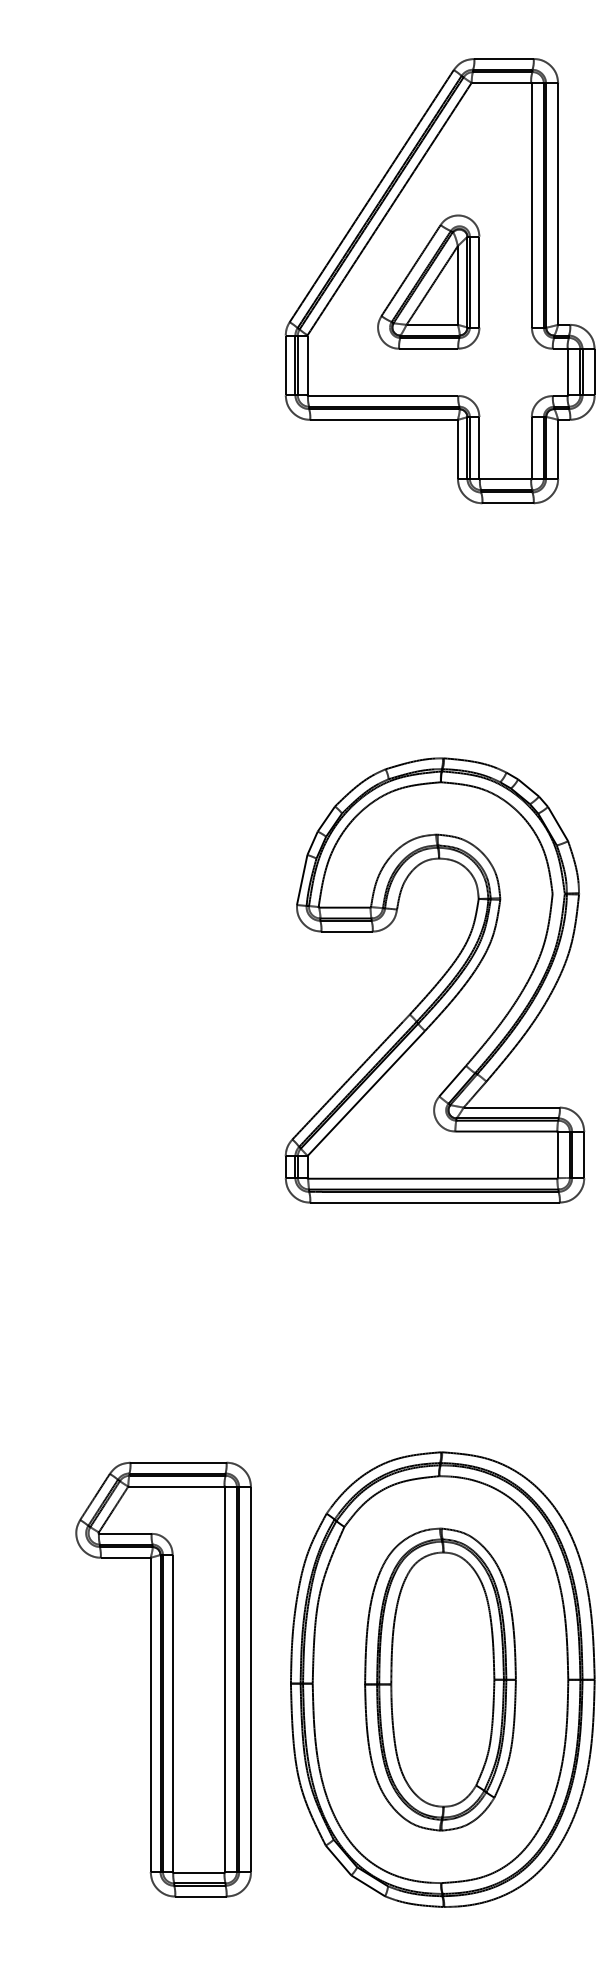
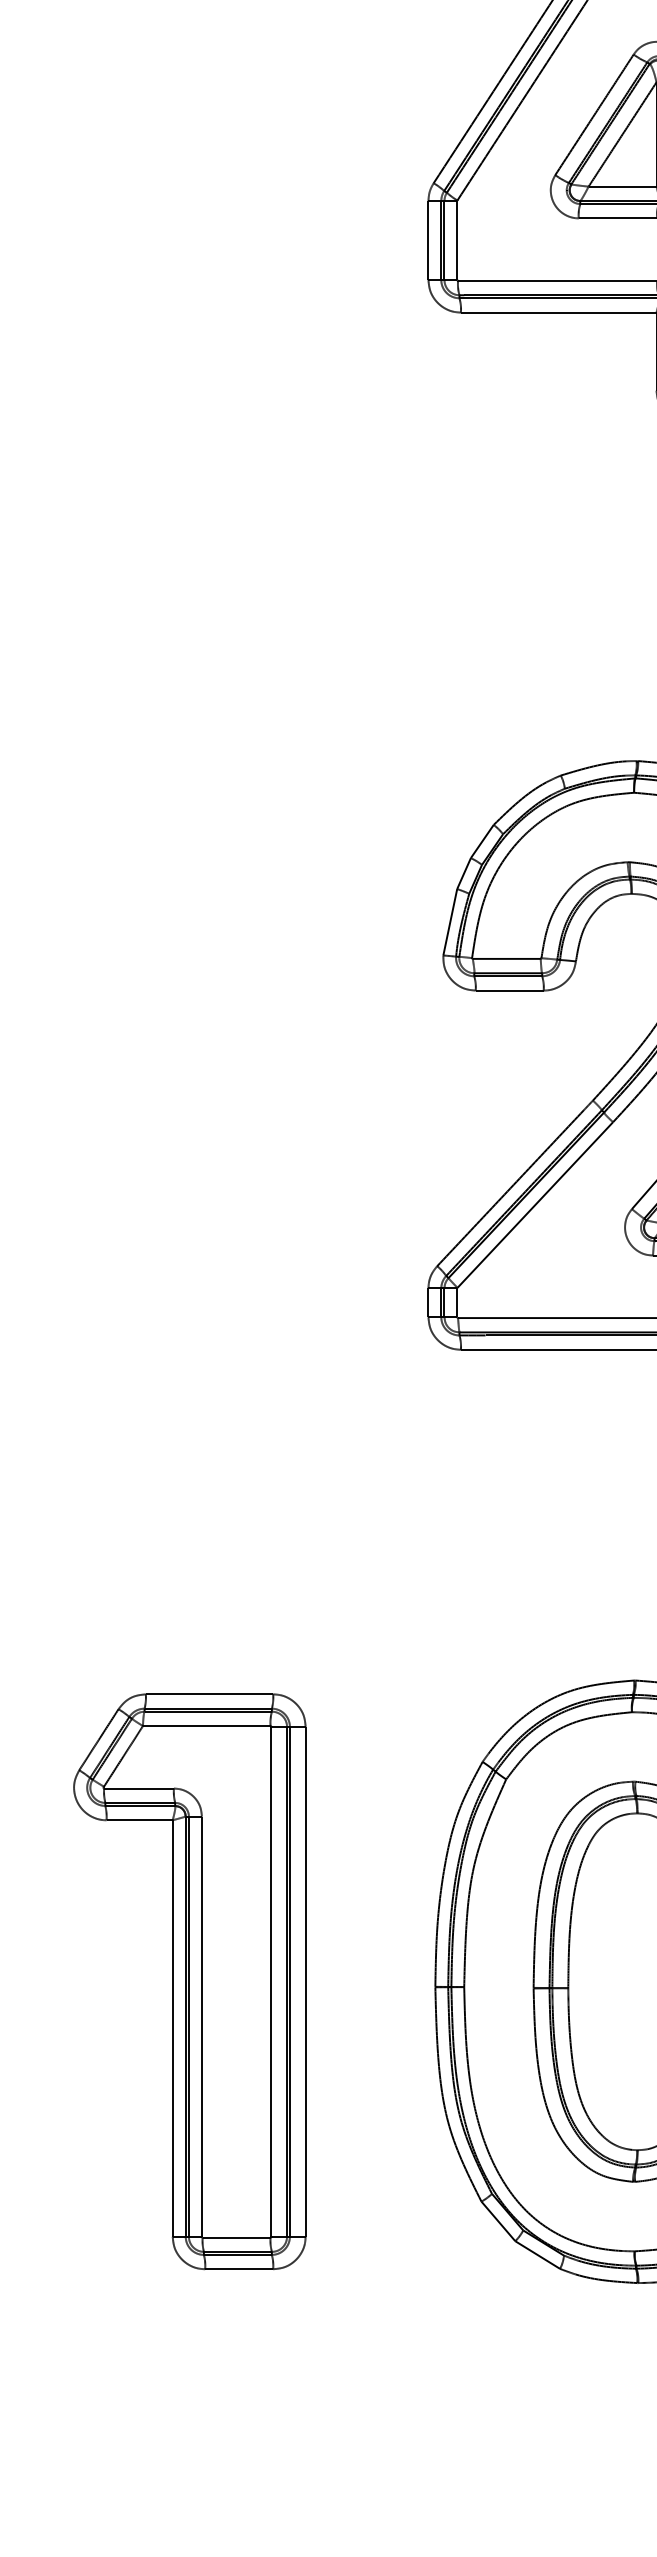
part: (163, 1679) -> (189, 1981), moved

